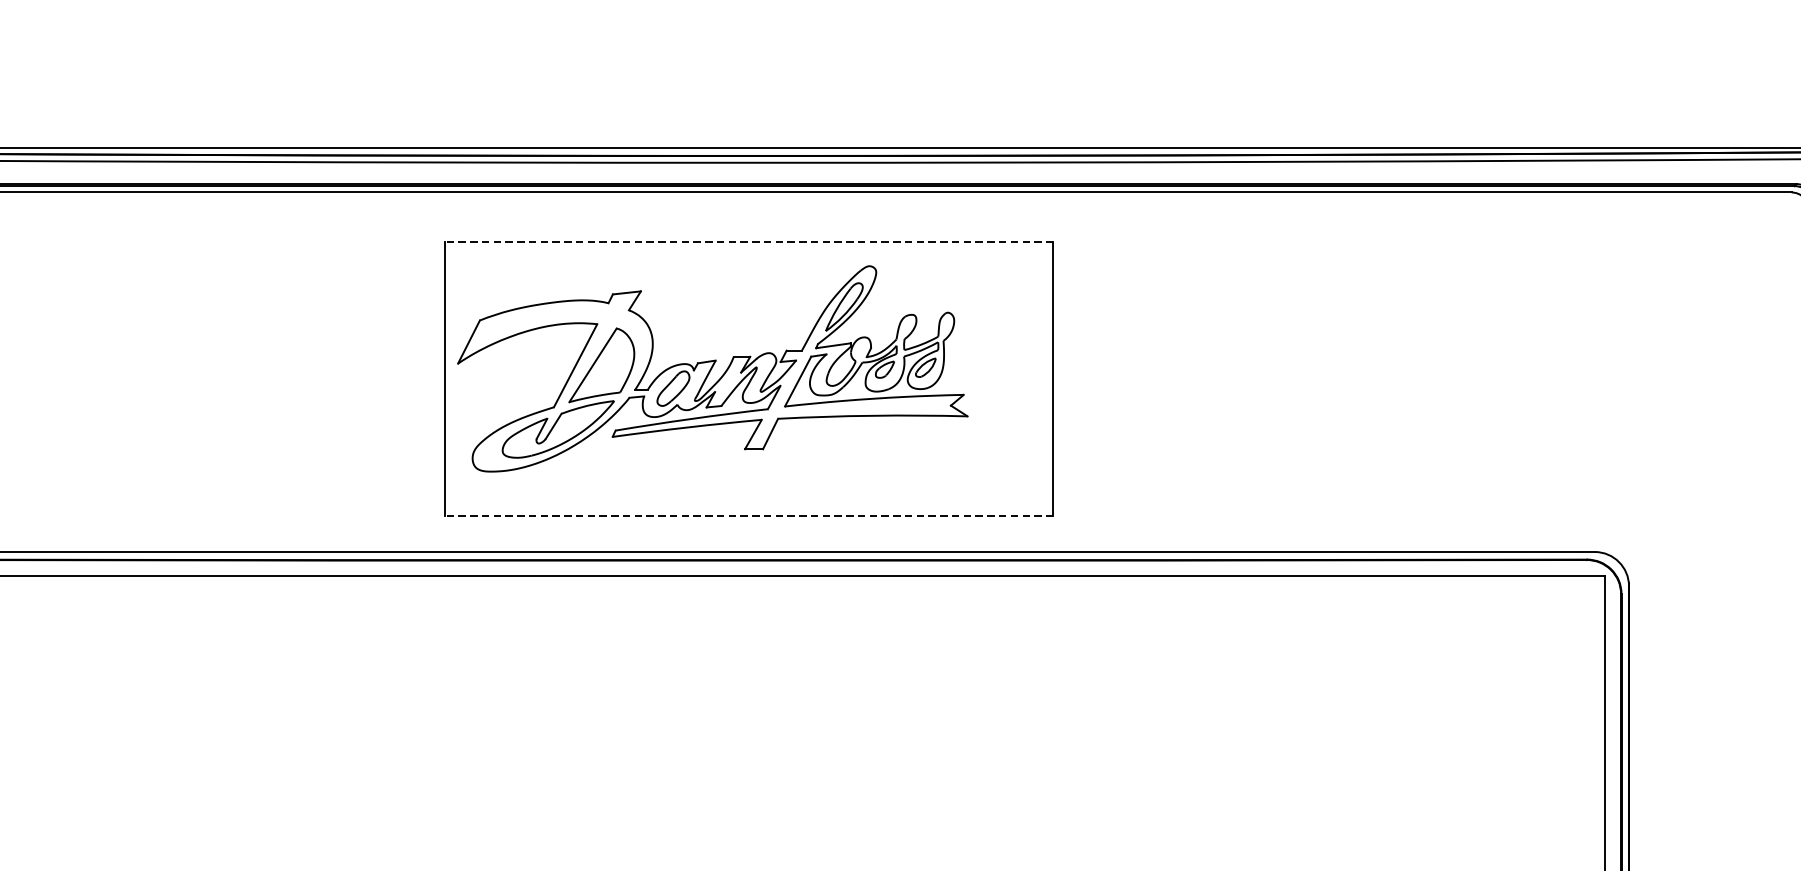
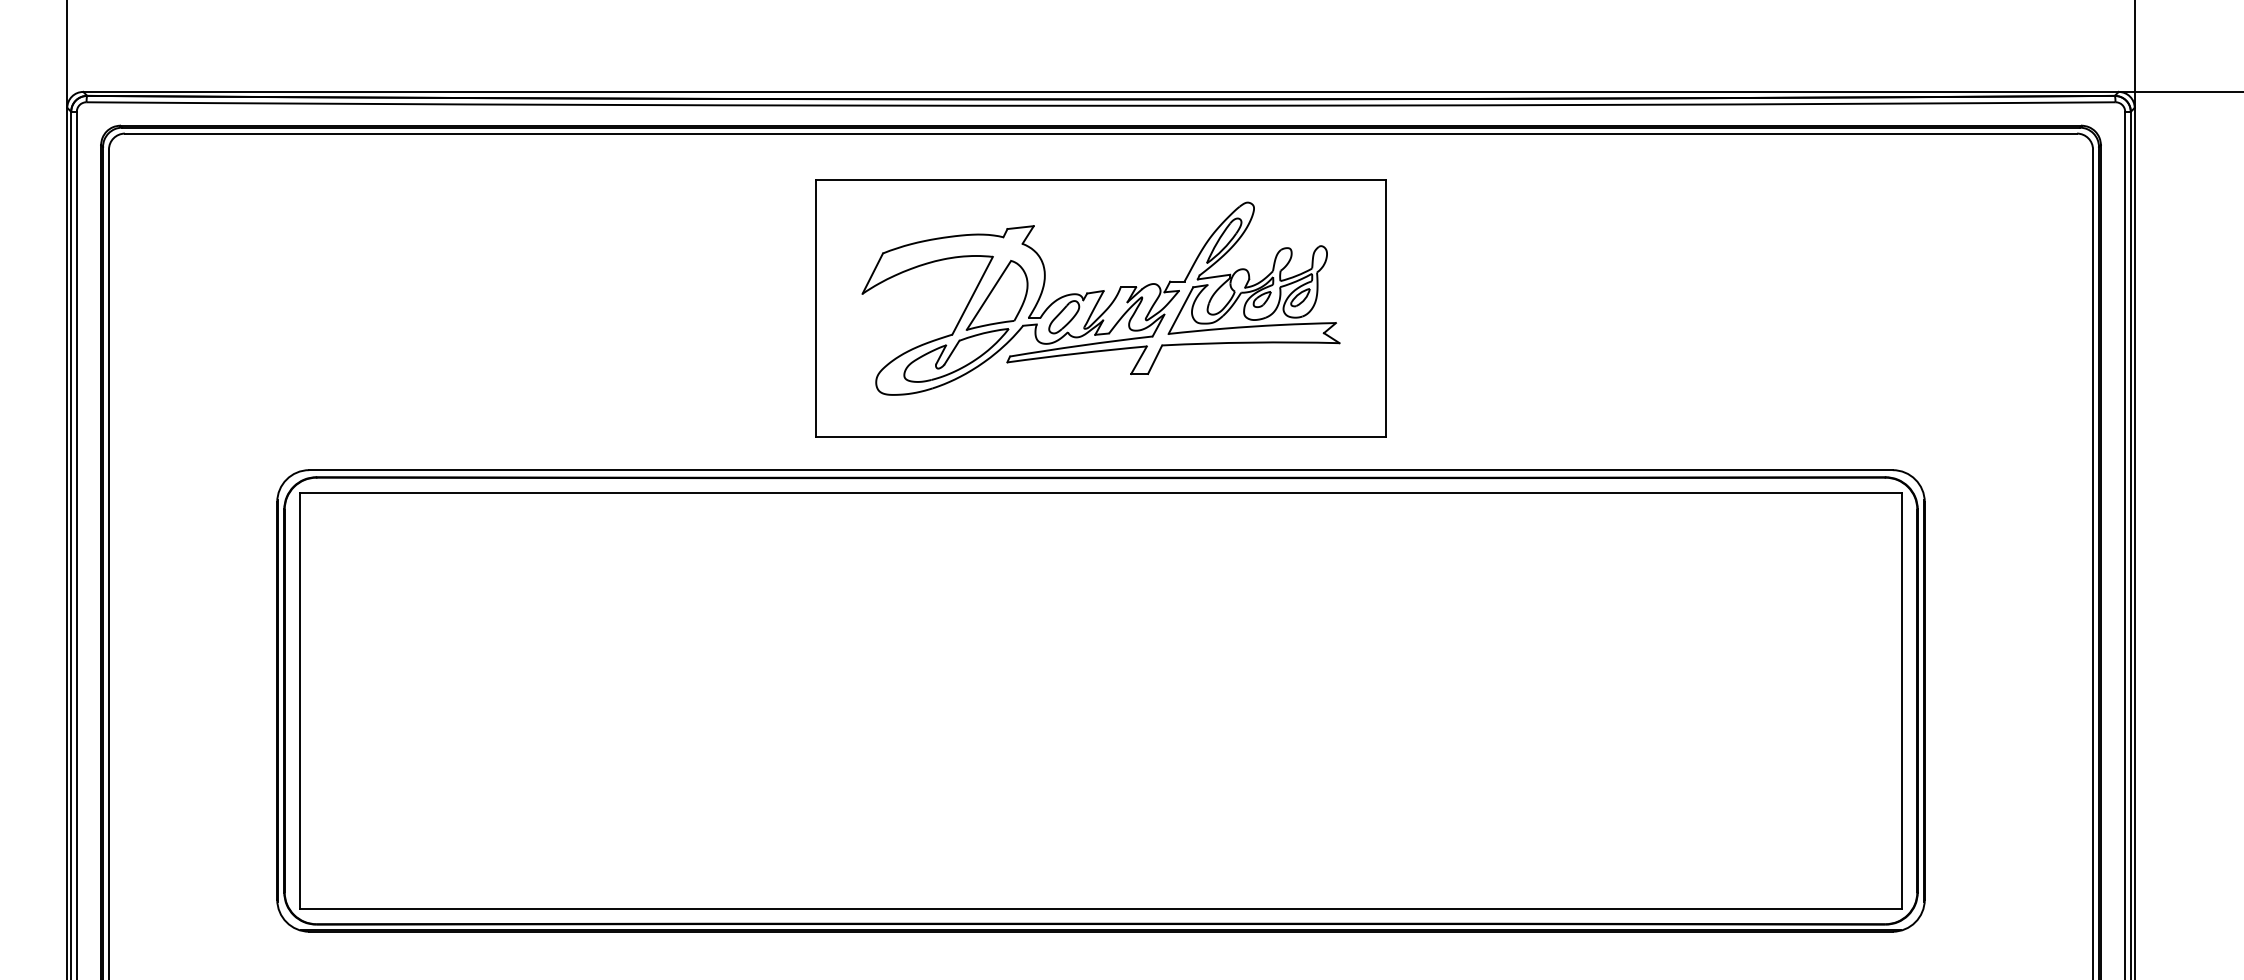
line: (749, 242) -> (1101, 180), dashed -> solid
part: (712, 368) -> (1100, 298), moved
line: (749, 516) -> (1101, 436), dashed -> solid

